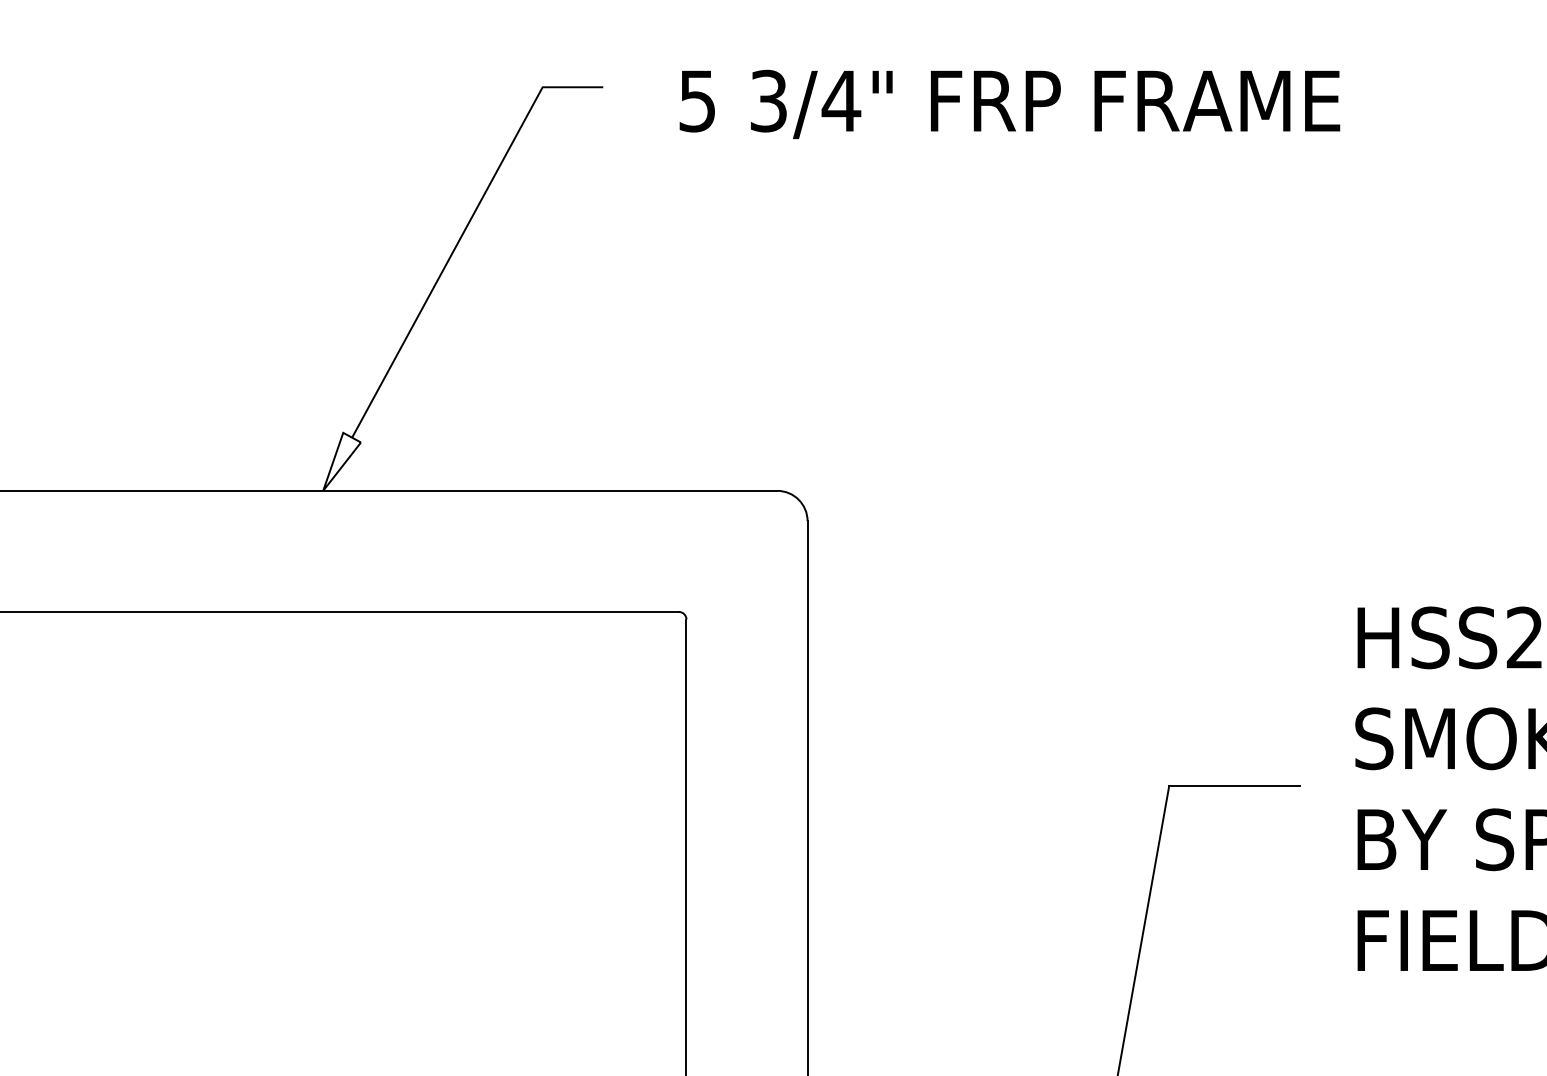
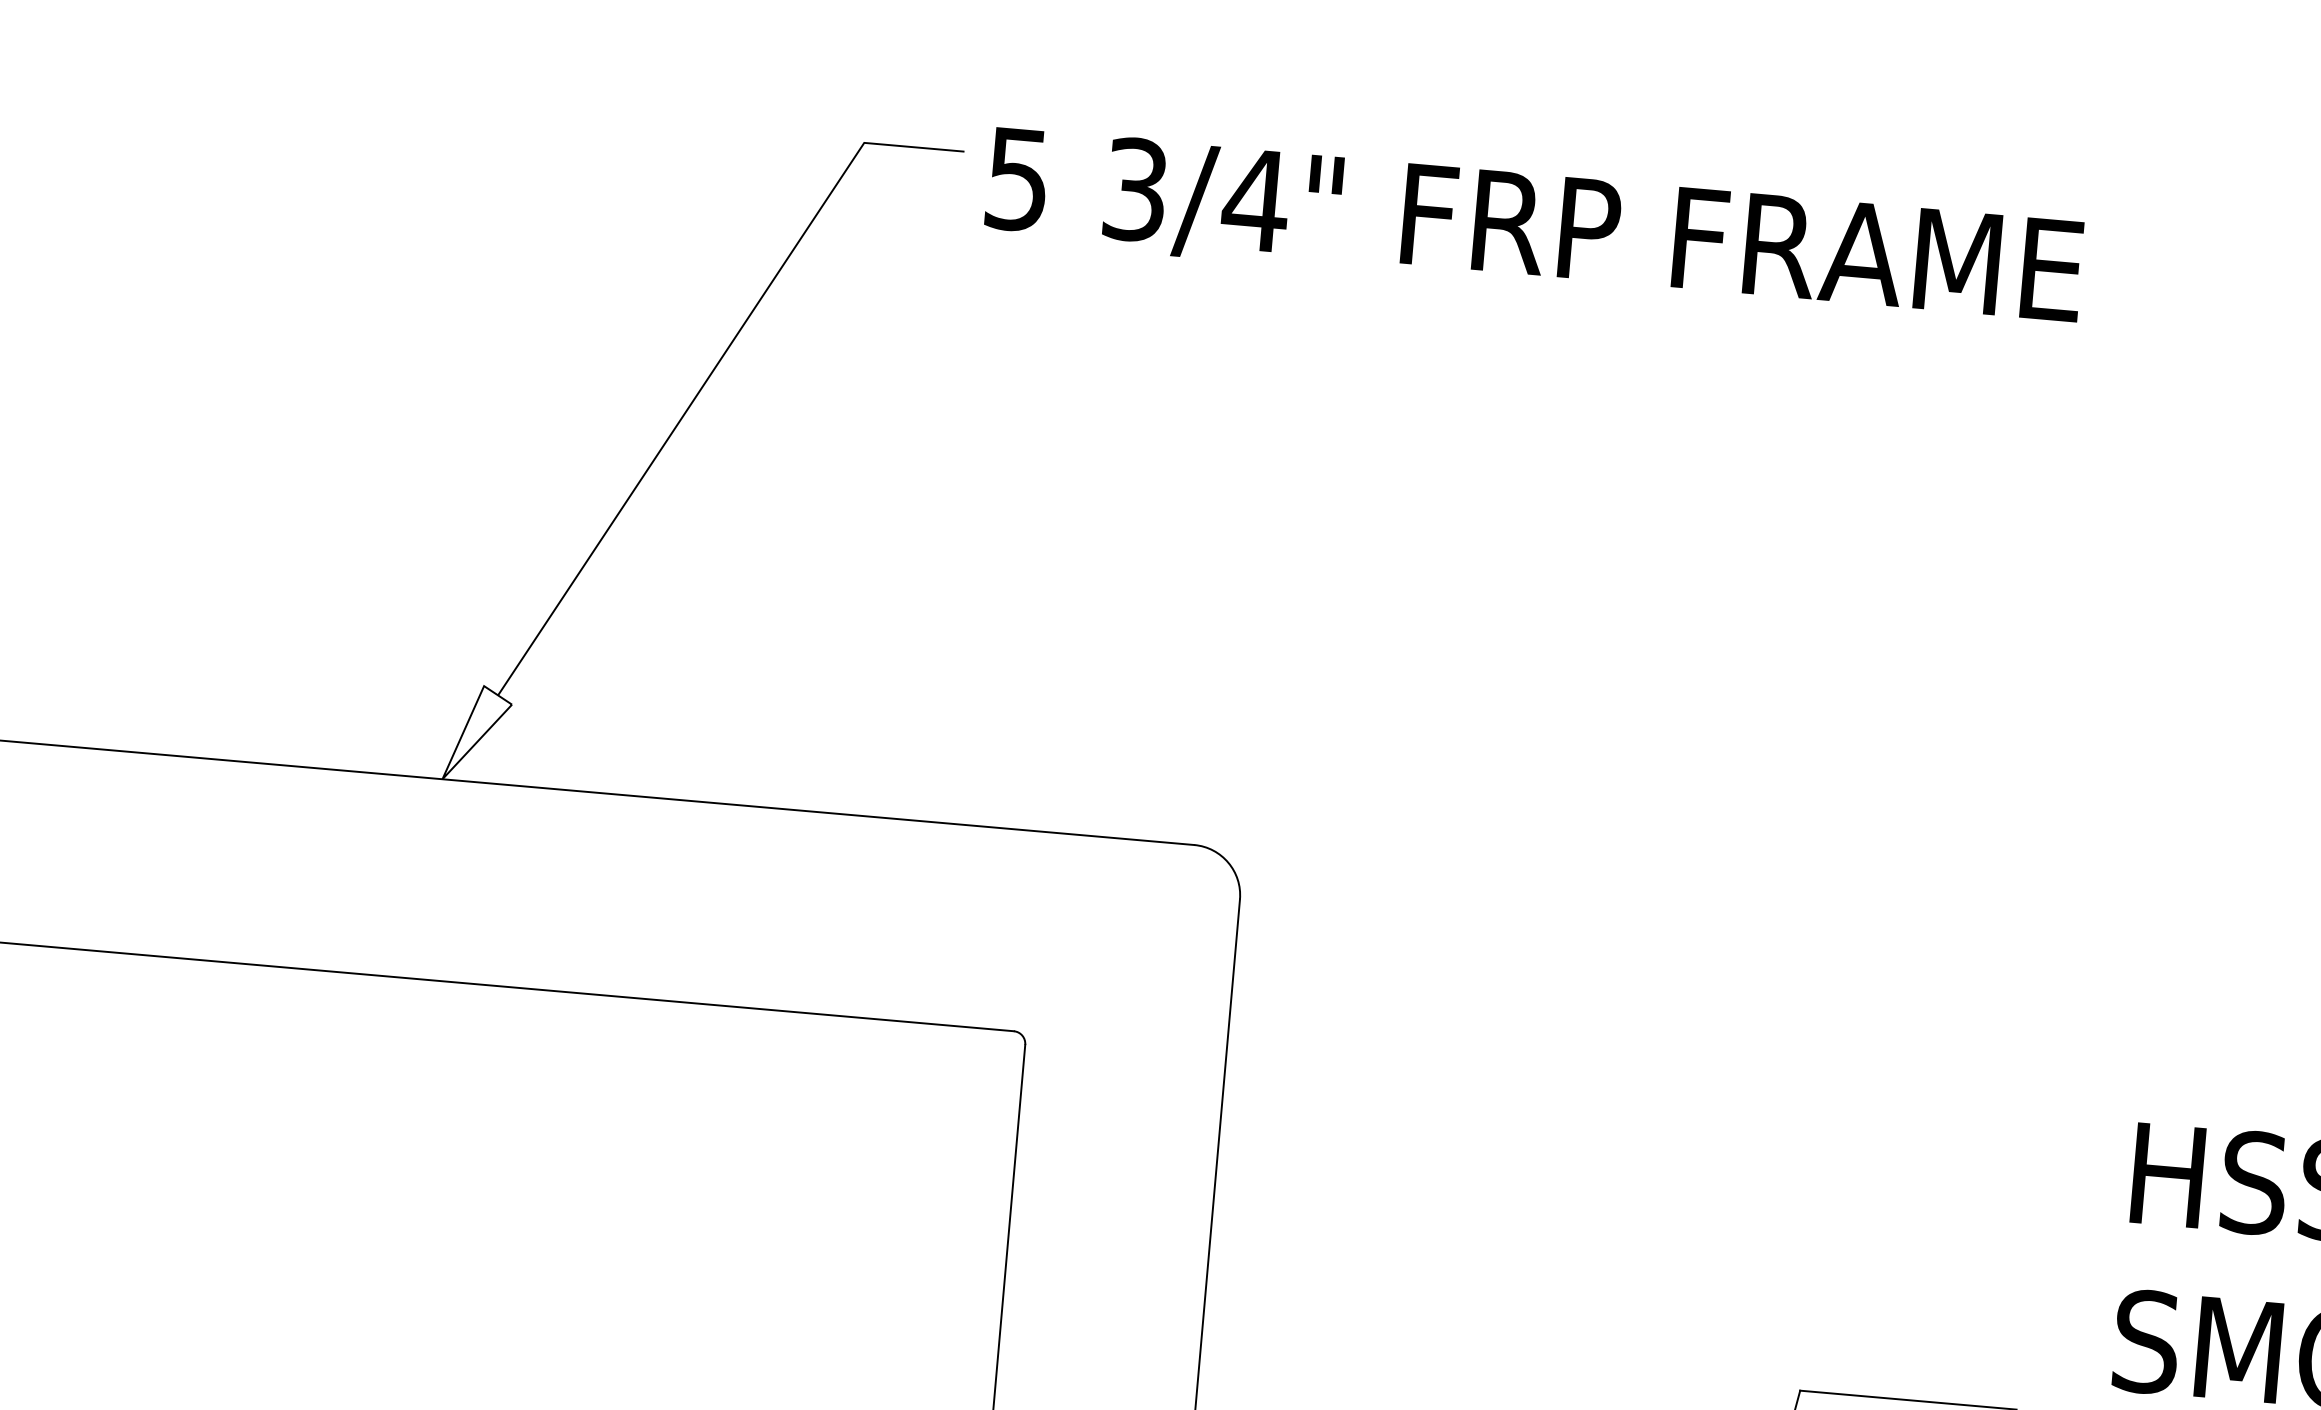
text: (1009, 104) -> (1533, 230), moved

